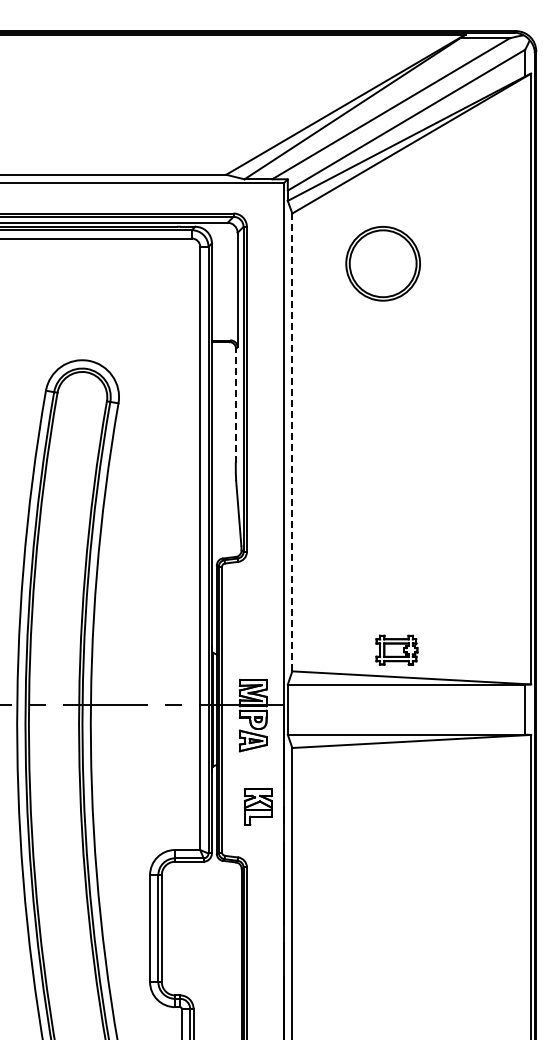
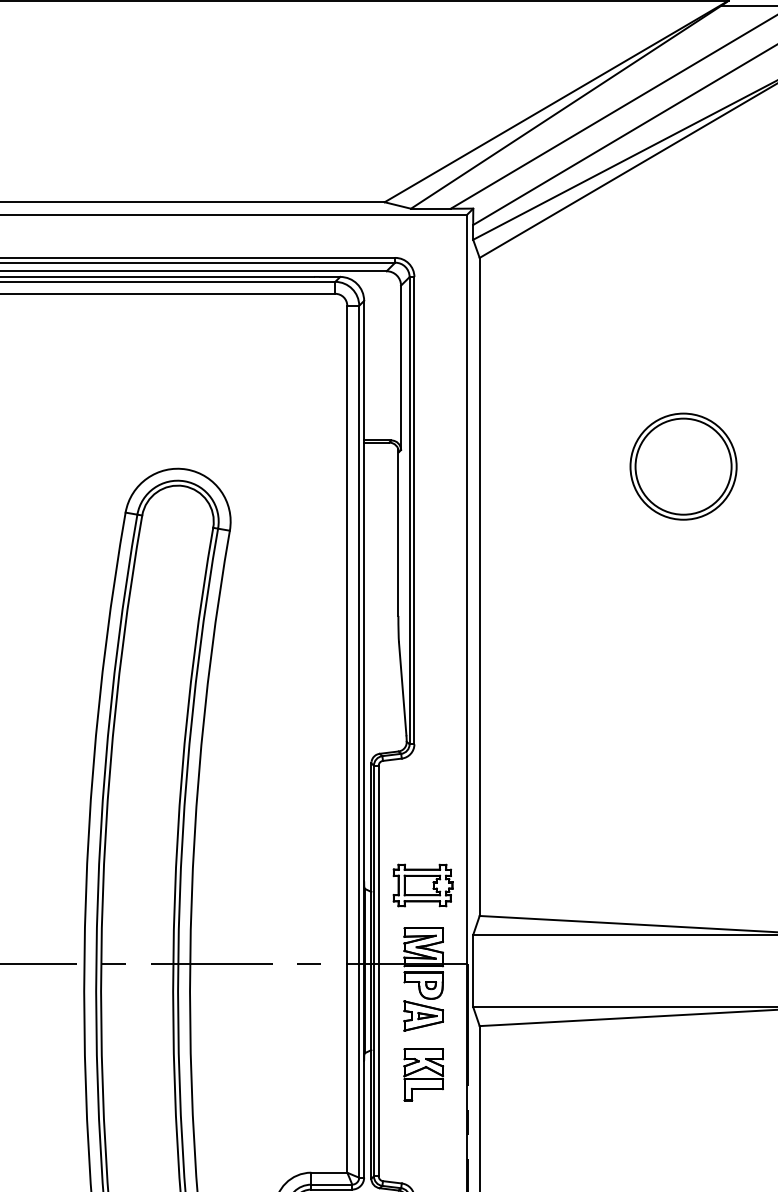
part: (382, 263) -> (682, 466), moved
line: (235, 404) -> (398, 532), dashed -> solid
line: (292, 442) -> (479, 587), dashed -> solid
part: (396, 649) -> (422, 884), moved
part: (257, 806) -> (422, 1074), moved

